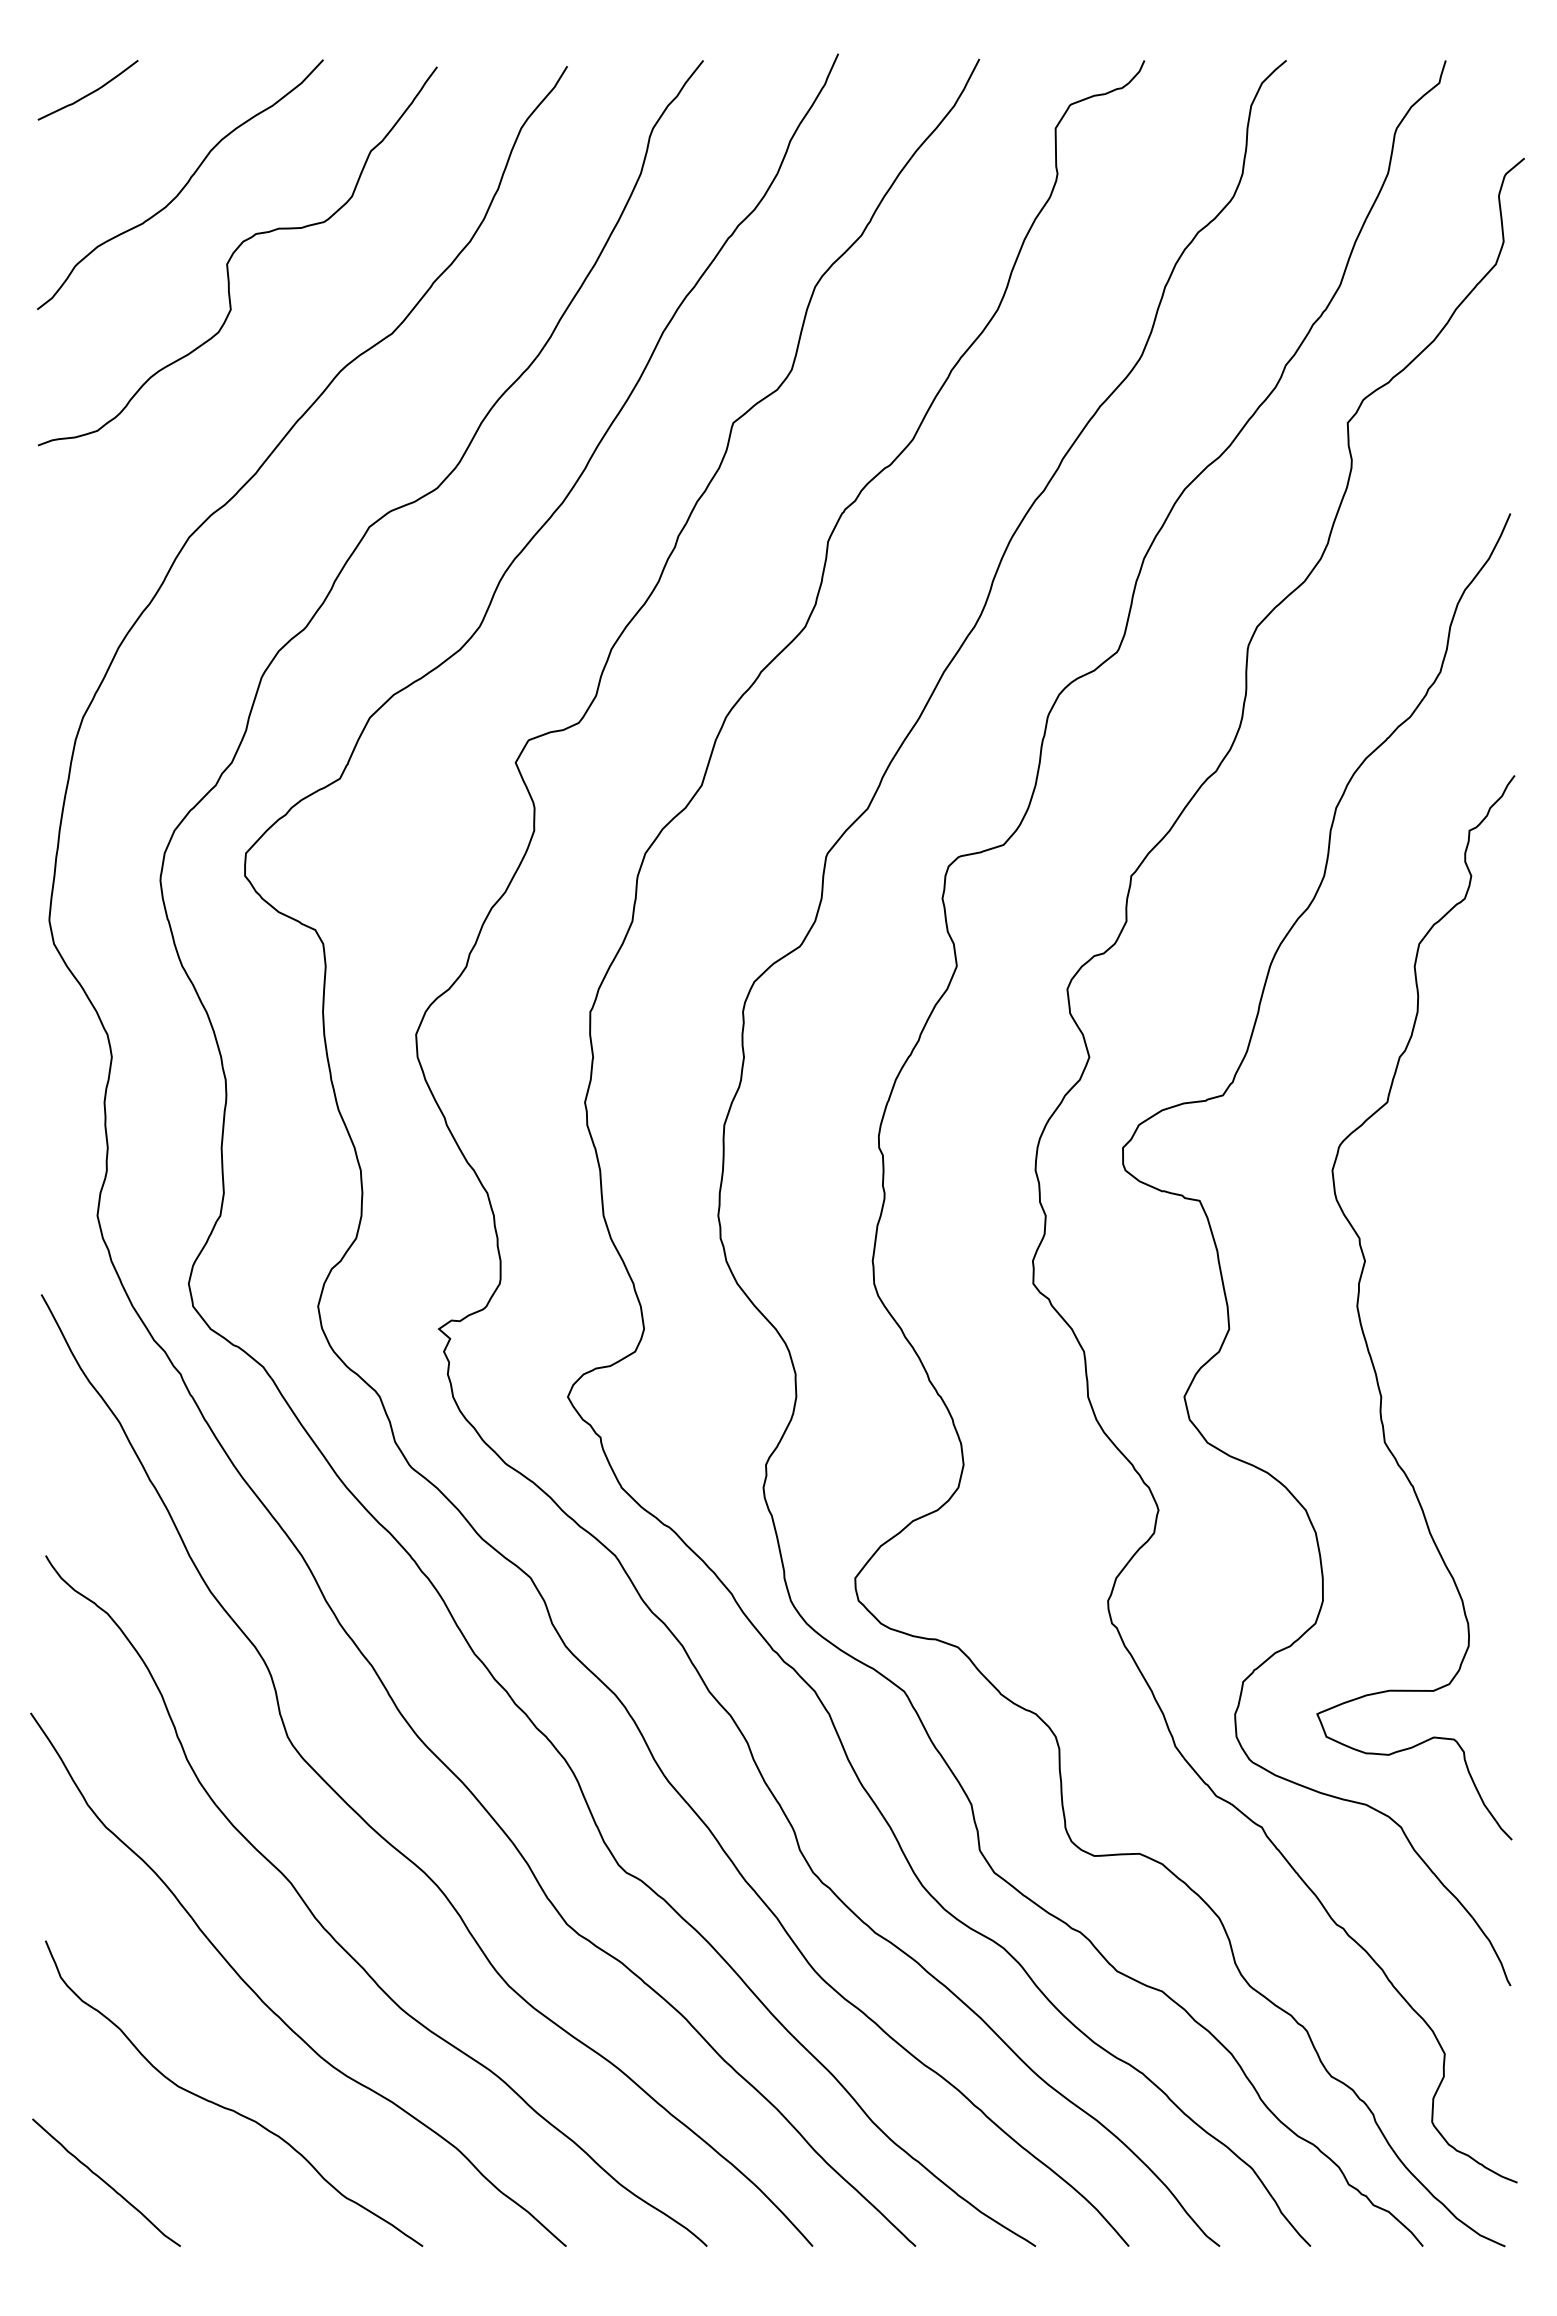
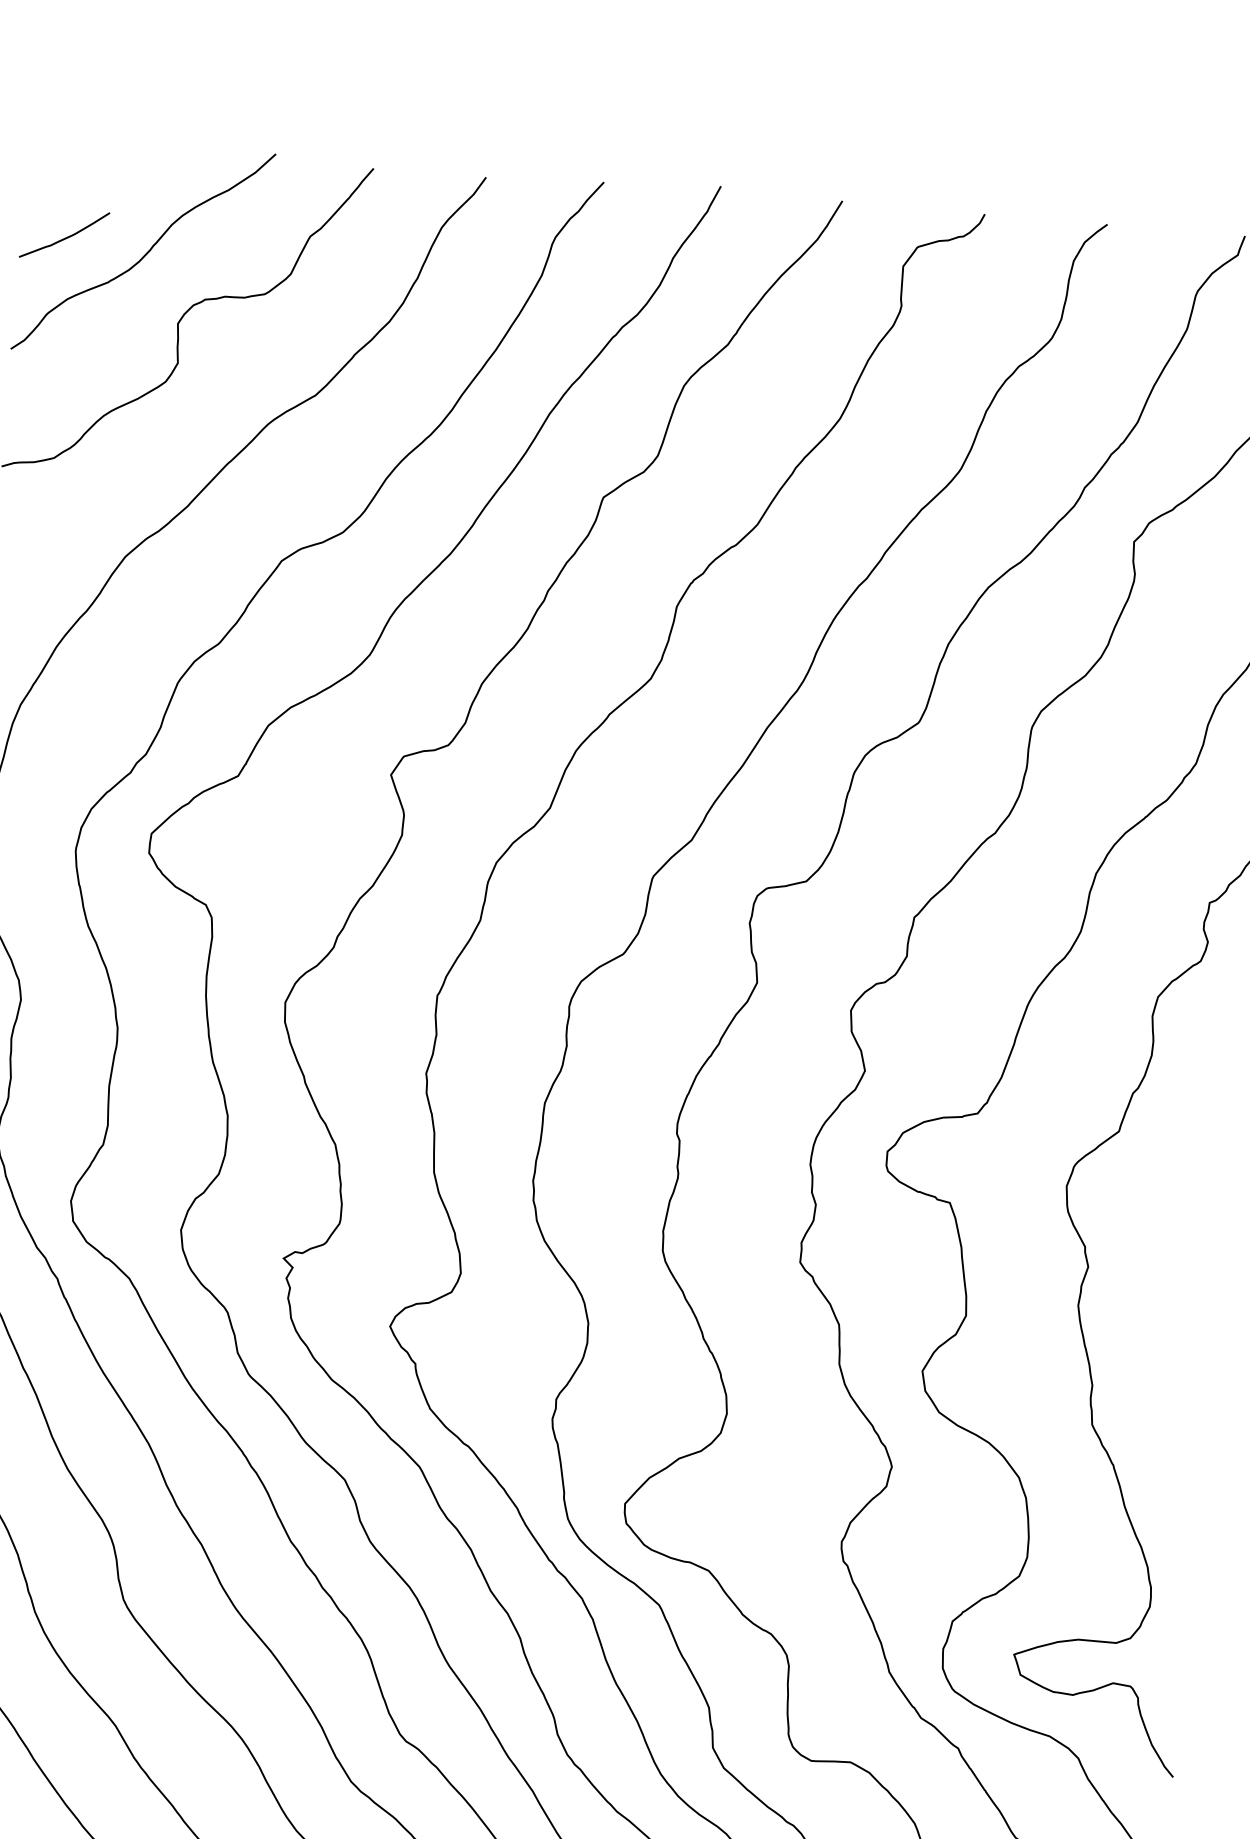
curve: (88, 93) -> (64, 237), moved

